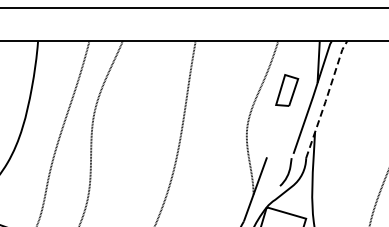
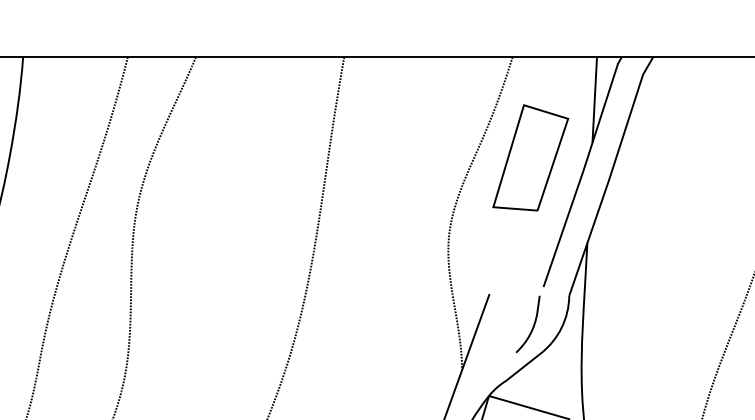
part: (286, 90) -> (529, 157), size x1.67
line: (326, 99) -> (610, 176), dashed -> solid

